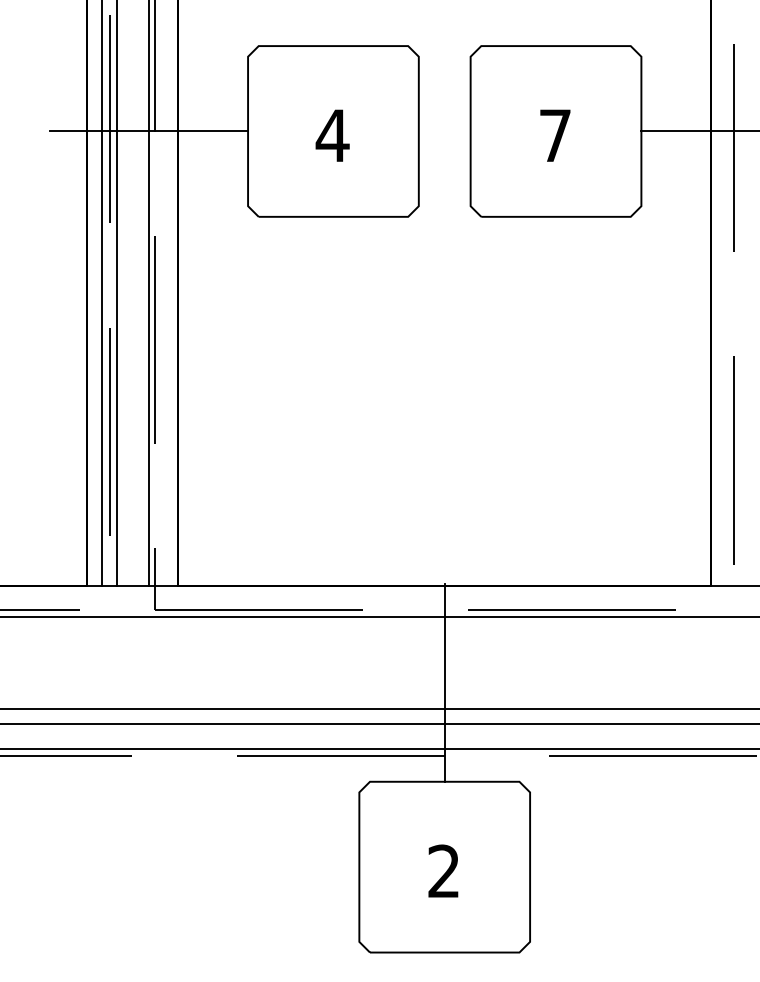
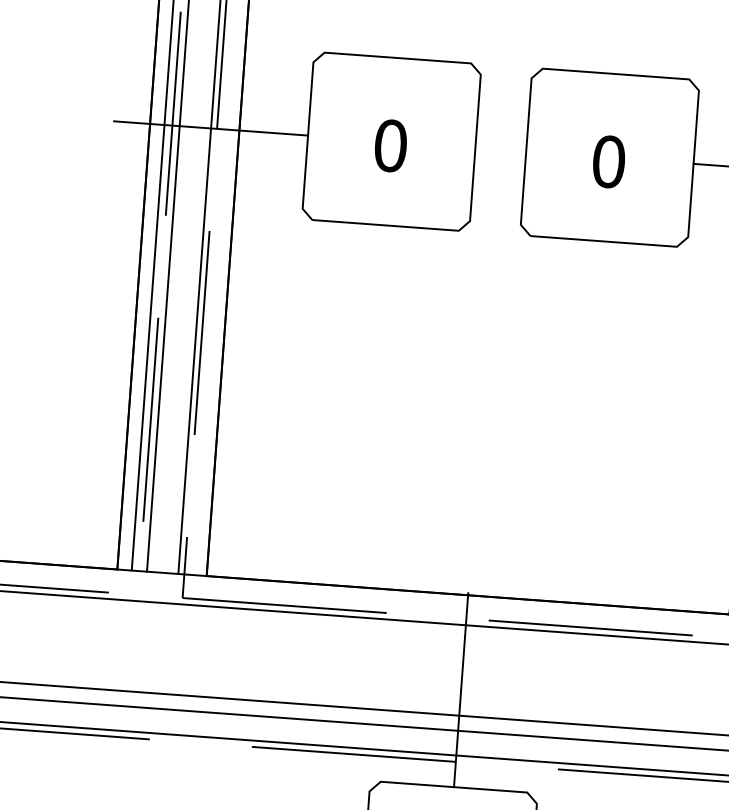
text: (332, 135) -> (390, 145), 4 -> 0
text: (555, 135) -> (609, 161), 7 -> 0

